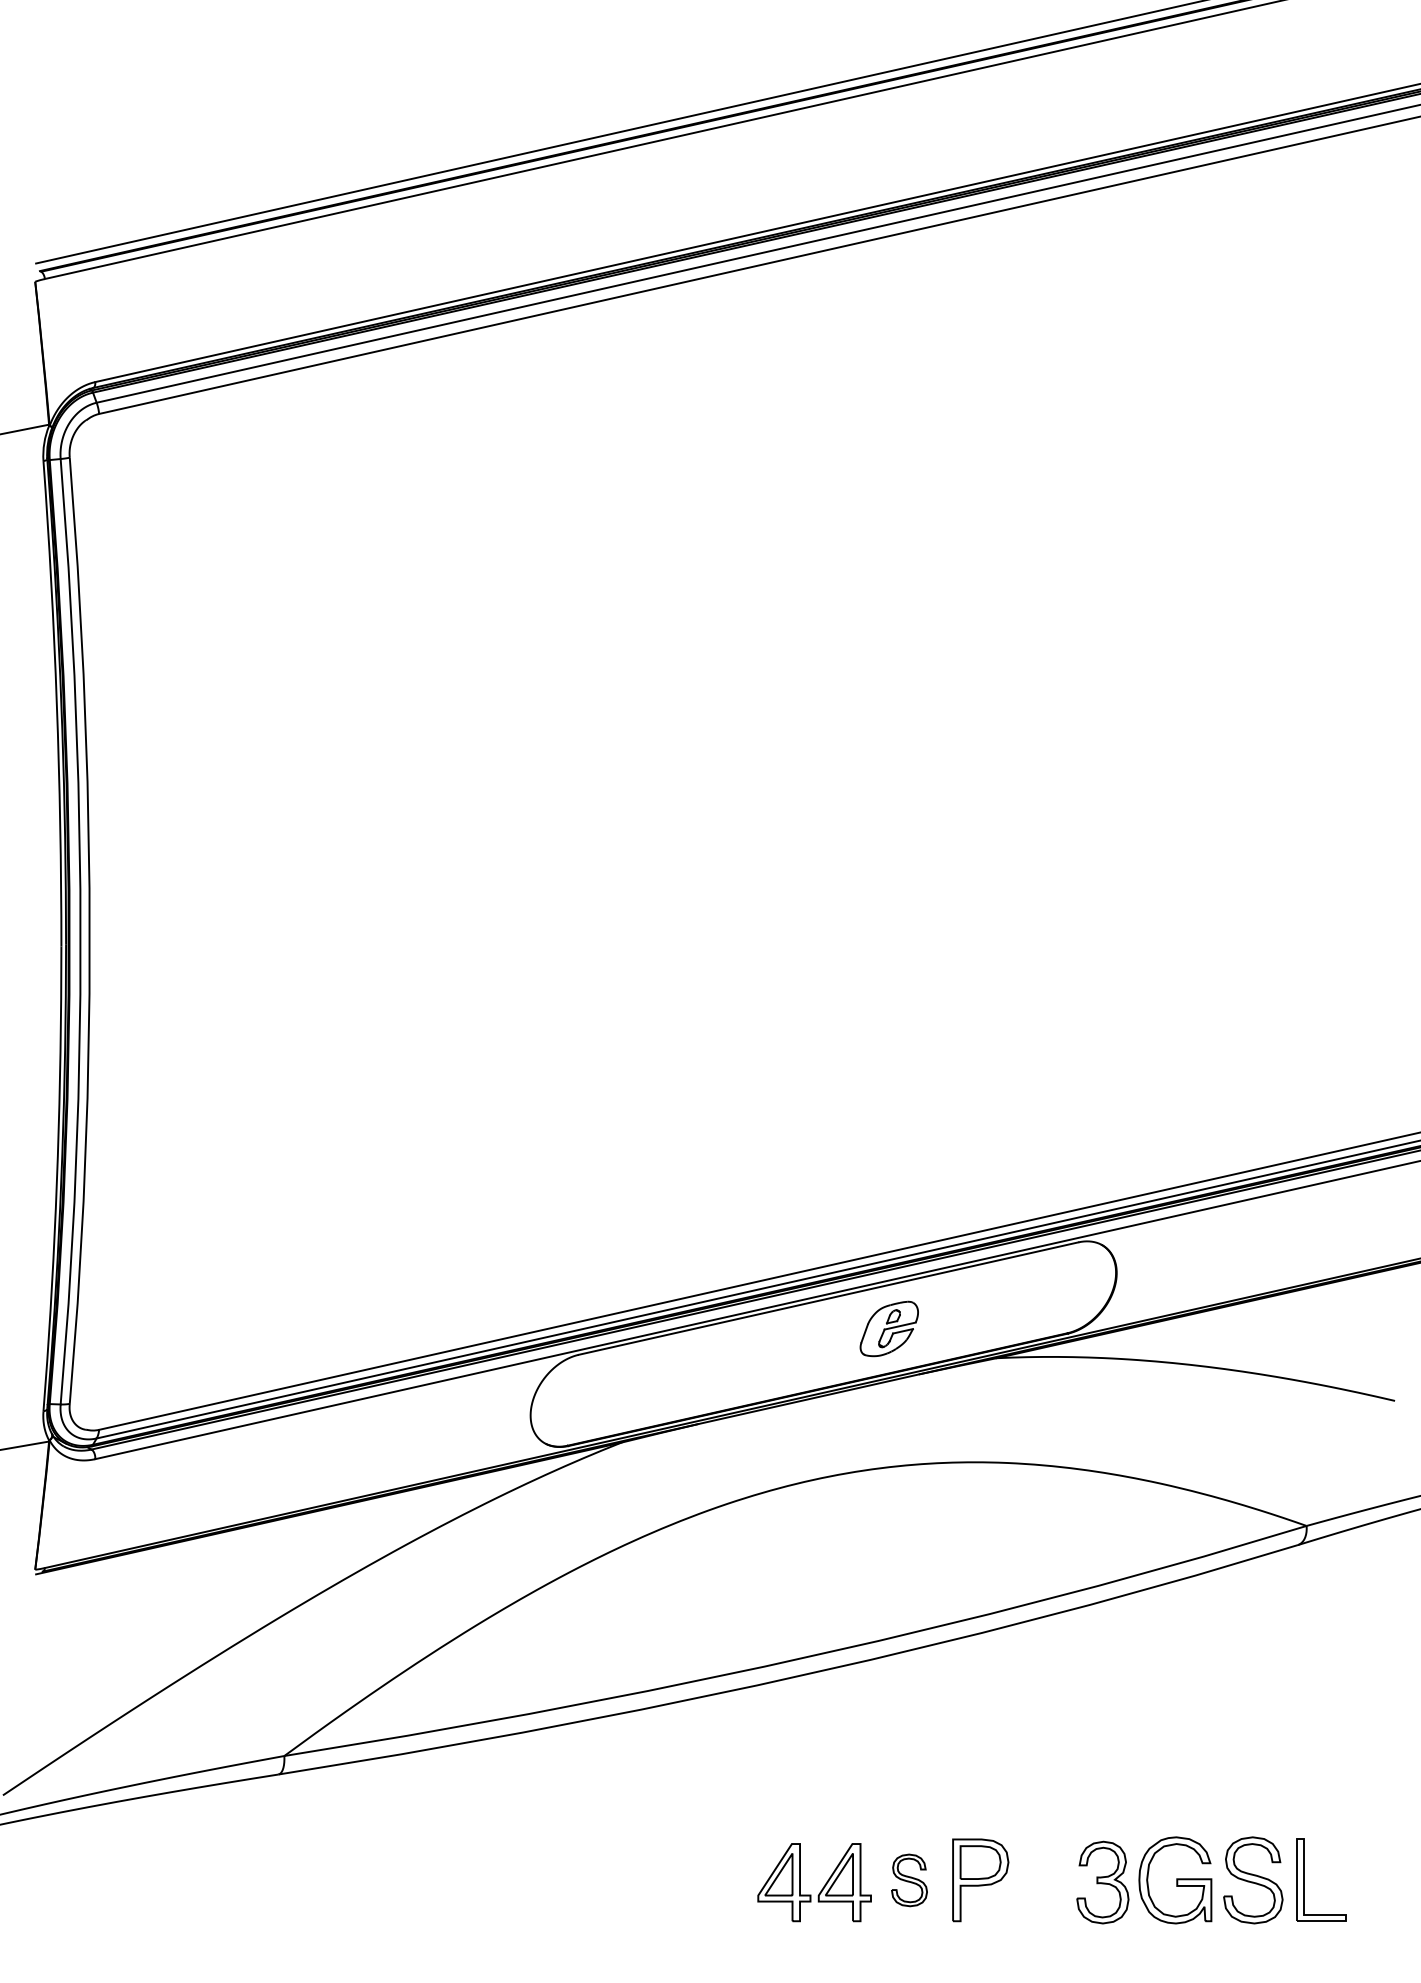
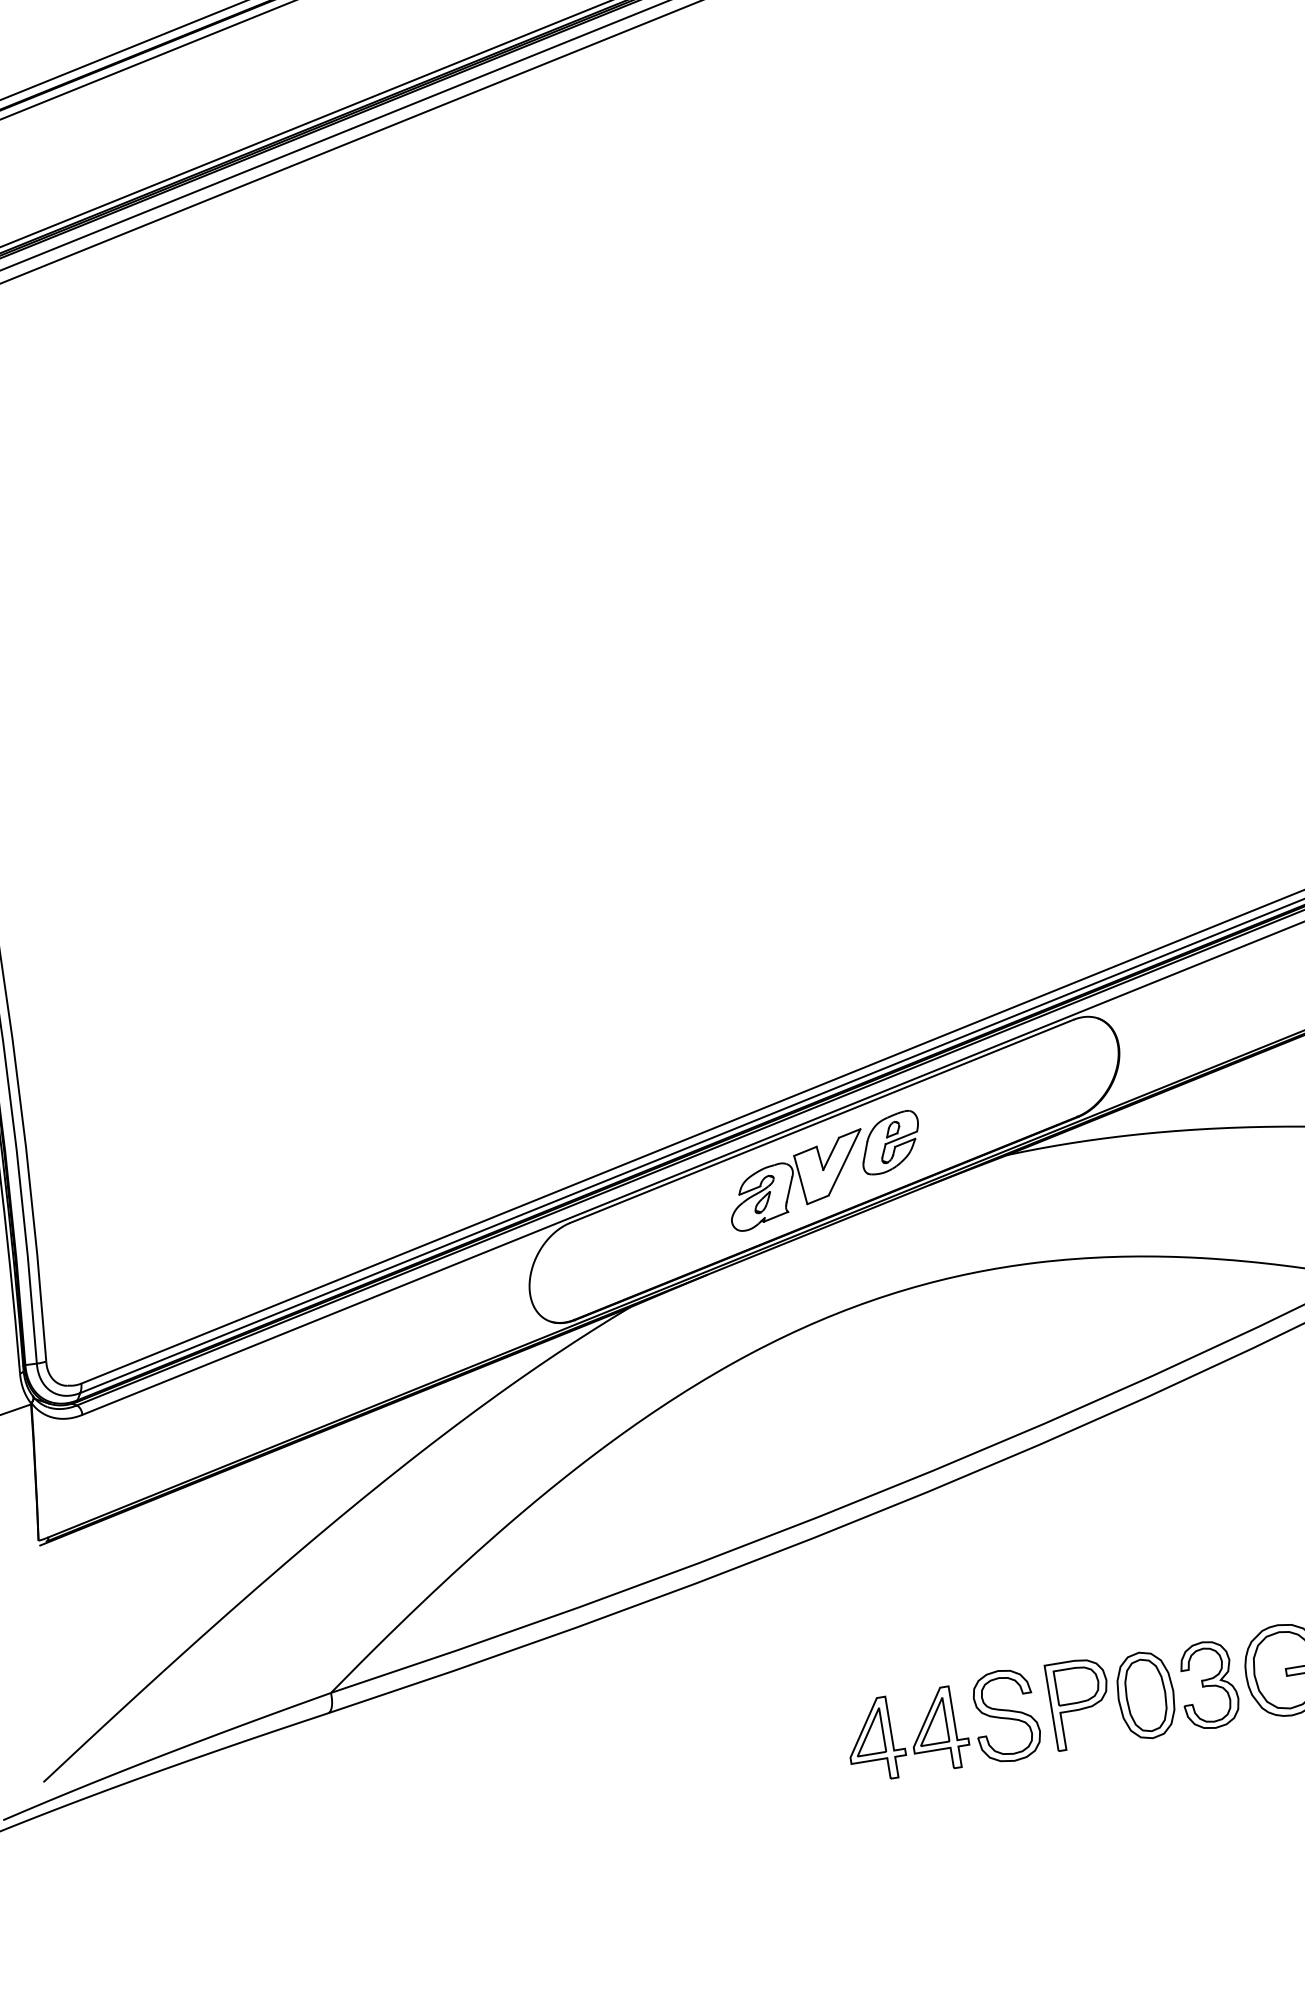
part: (796, 1349) -> (796, 1180), added
part: (909, 1880) -> (1006, 1716), size x1.67
part: (1042, 1882) -> (1145, 1695), added

